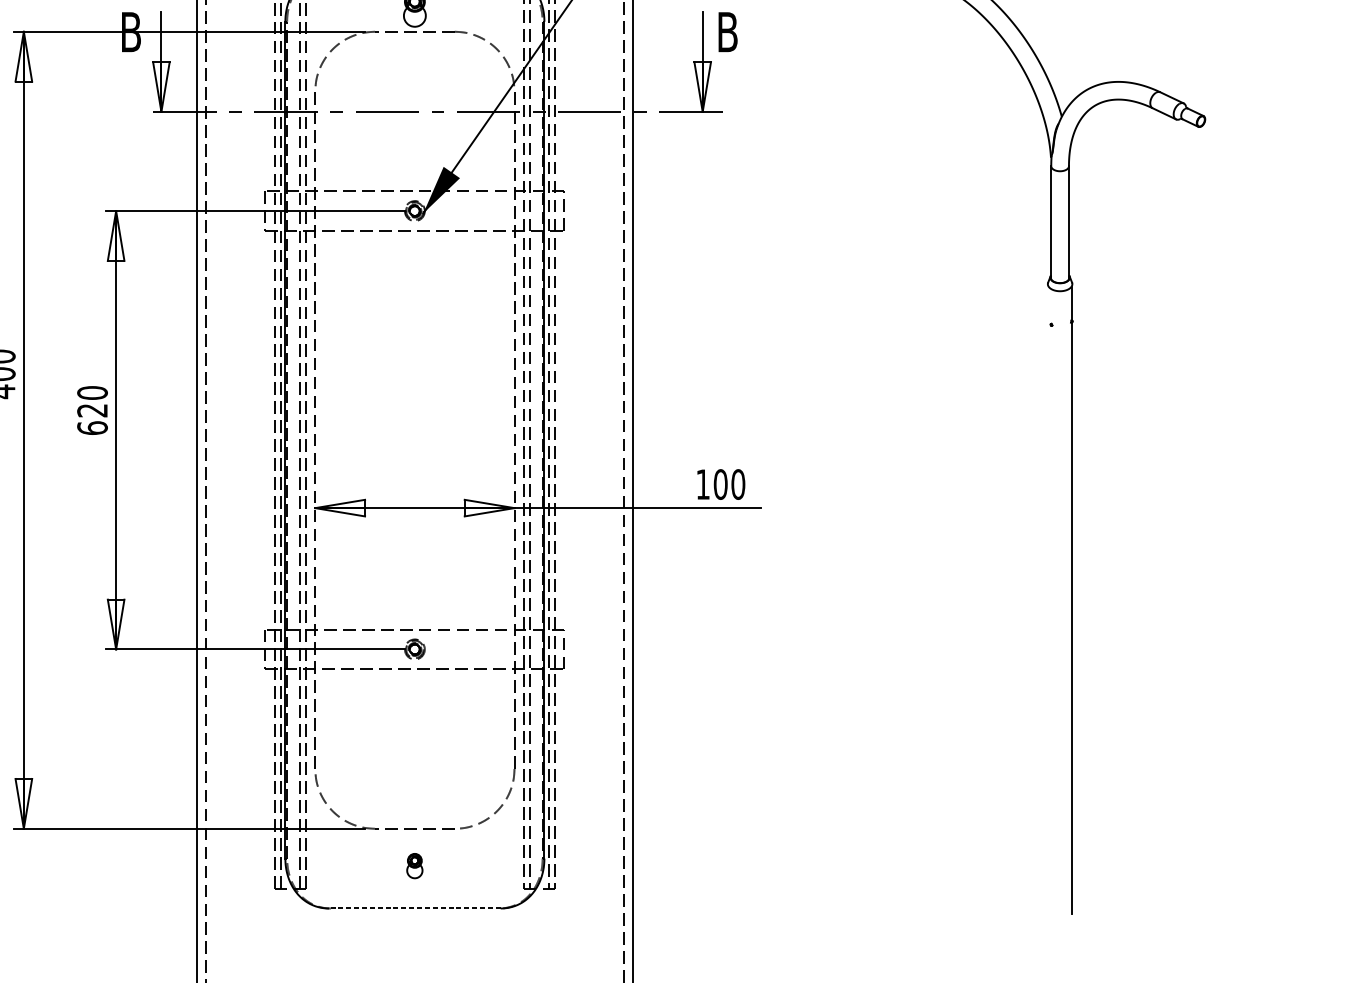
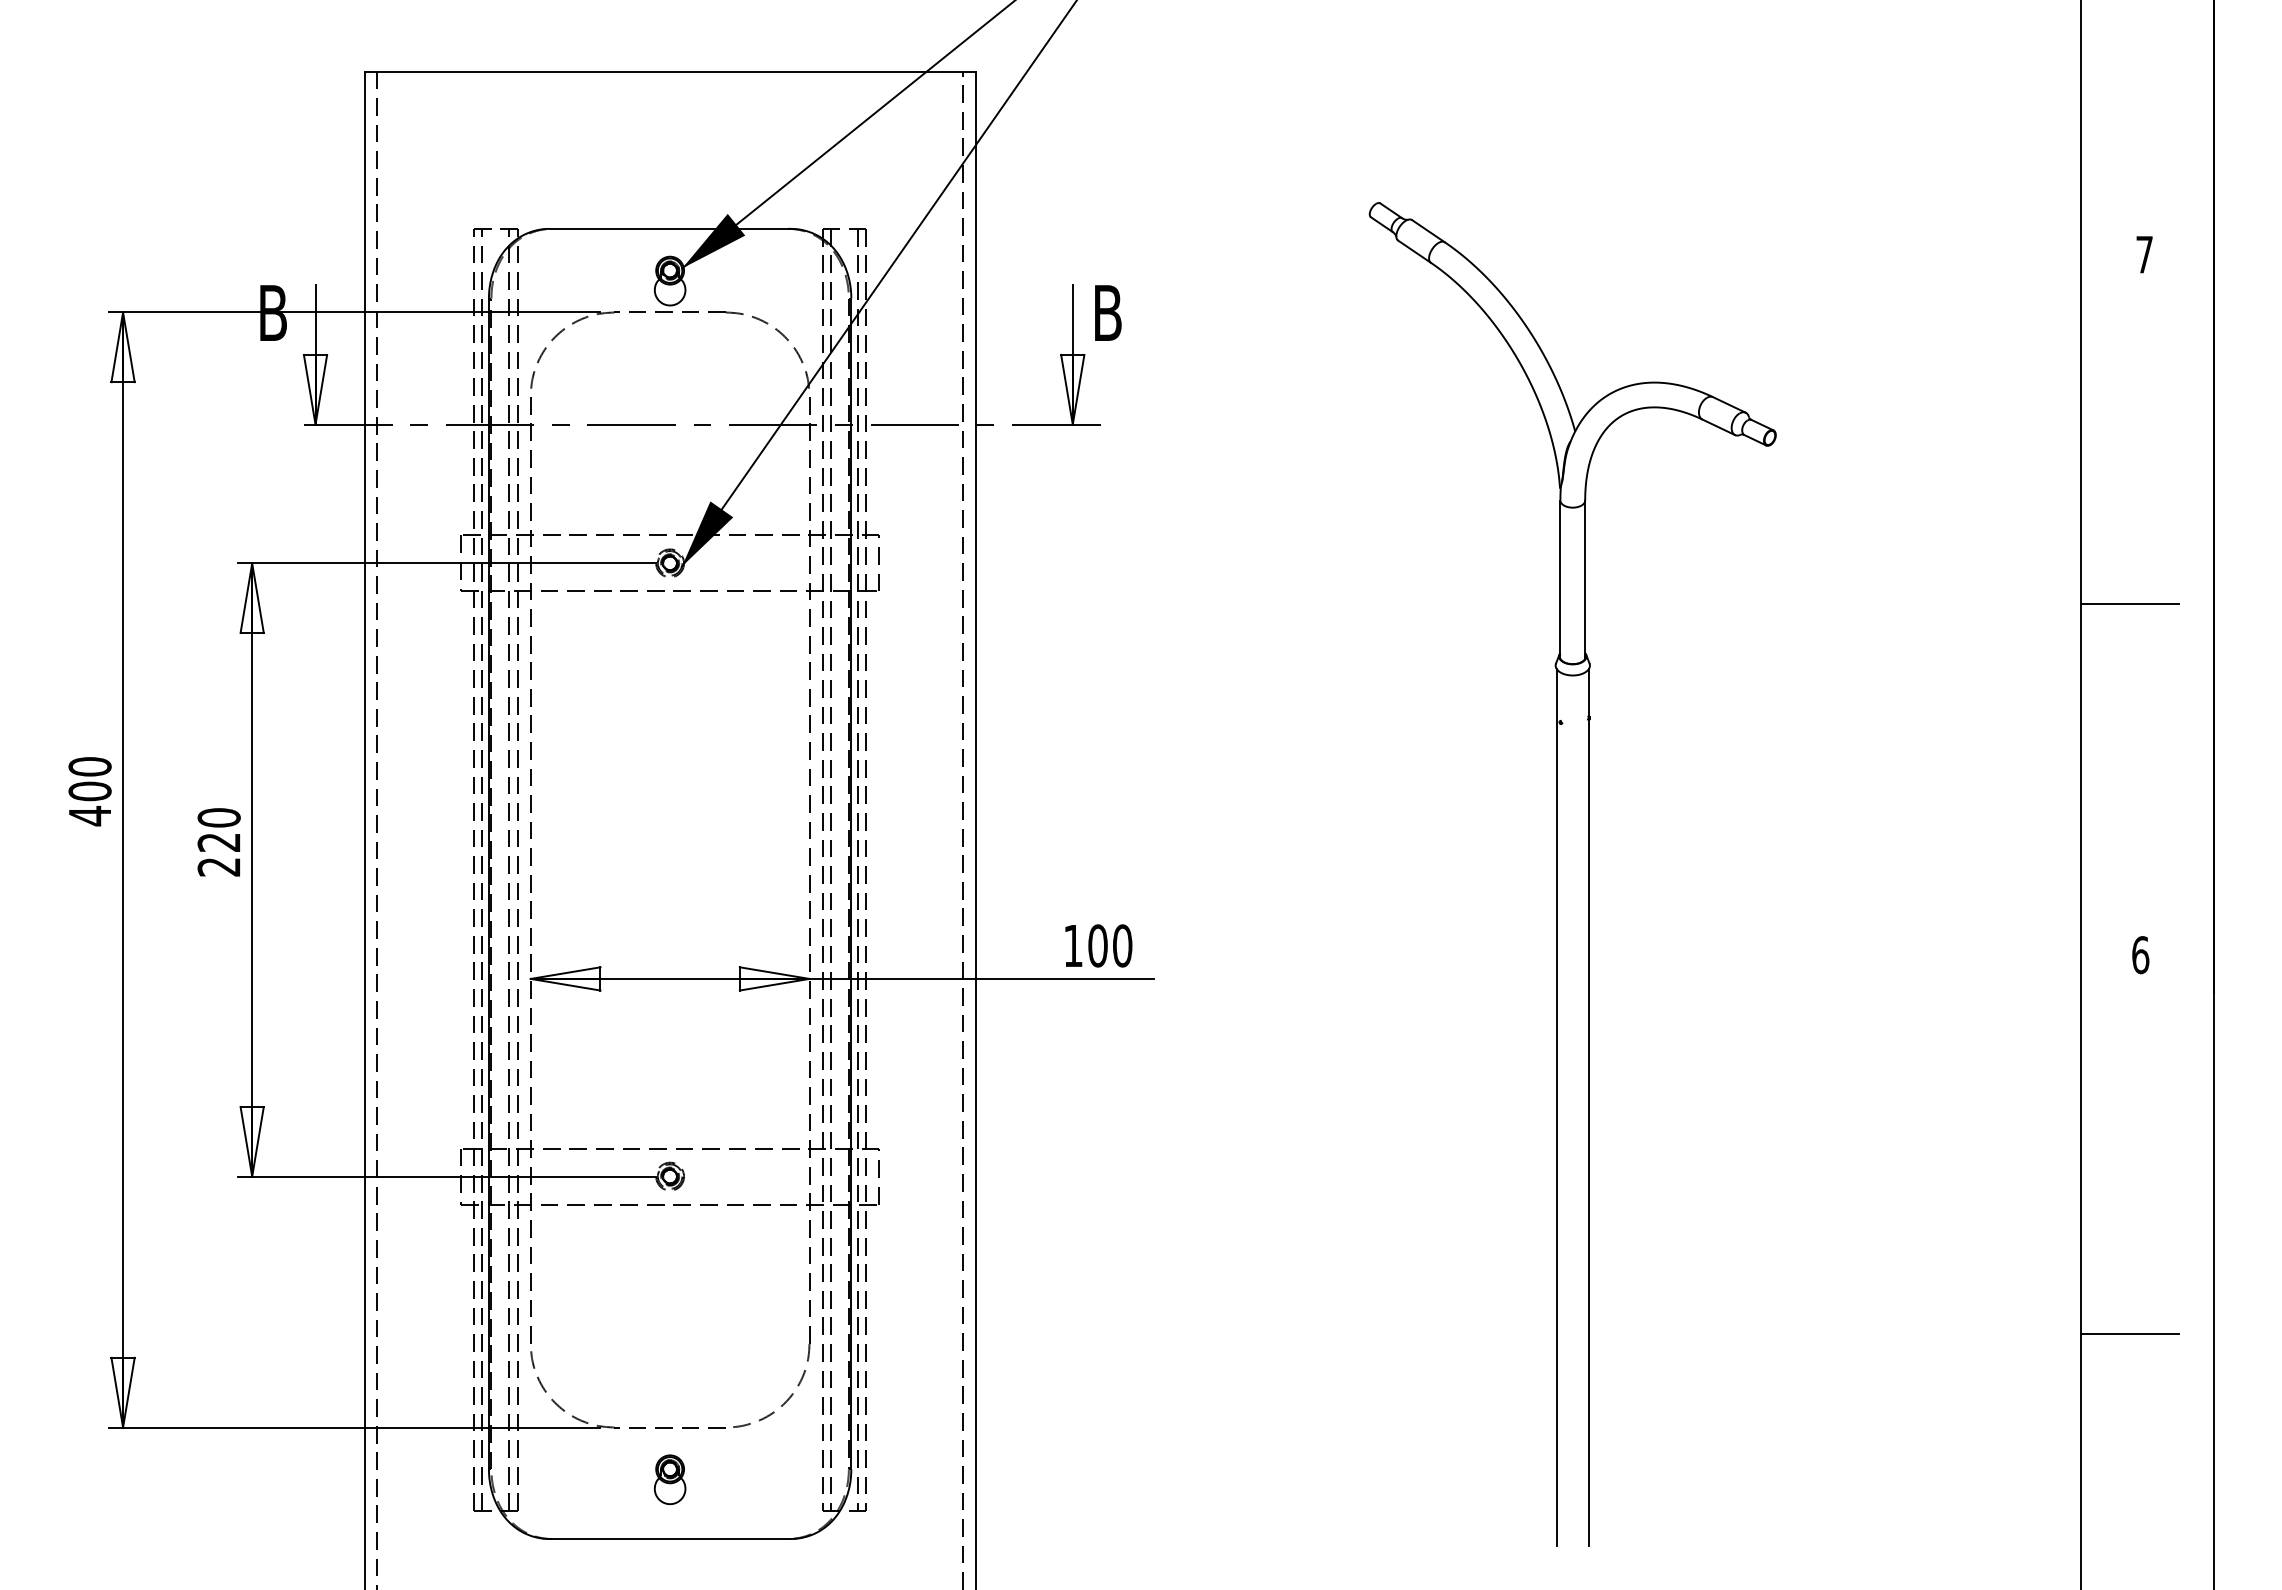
text: (92, 427) -> (218, 866), 620 -> 220
line: (1048, 600) -> (1556, 1107), added
part: (414, 865) -> (669, 1479), size x1.43
line: (414, 908) -> (669, 1539), dashed -> solid

